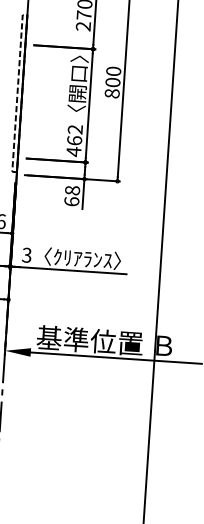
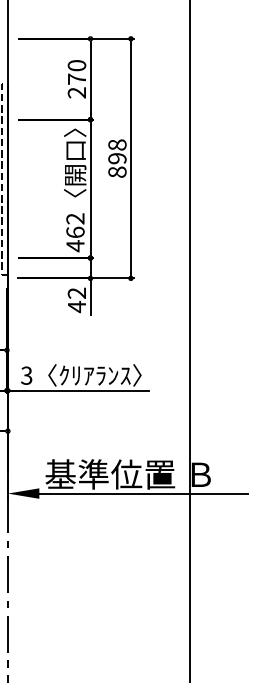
text: (113, 76) -> (117, 151), 800 -> 898
text: (71, 196) -> (76, 300), 68 -> 42

